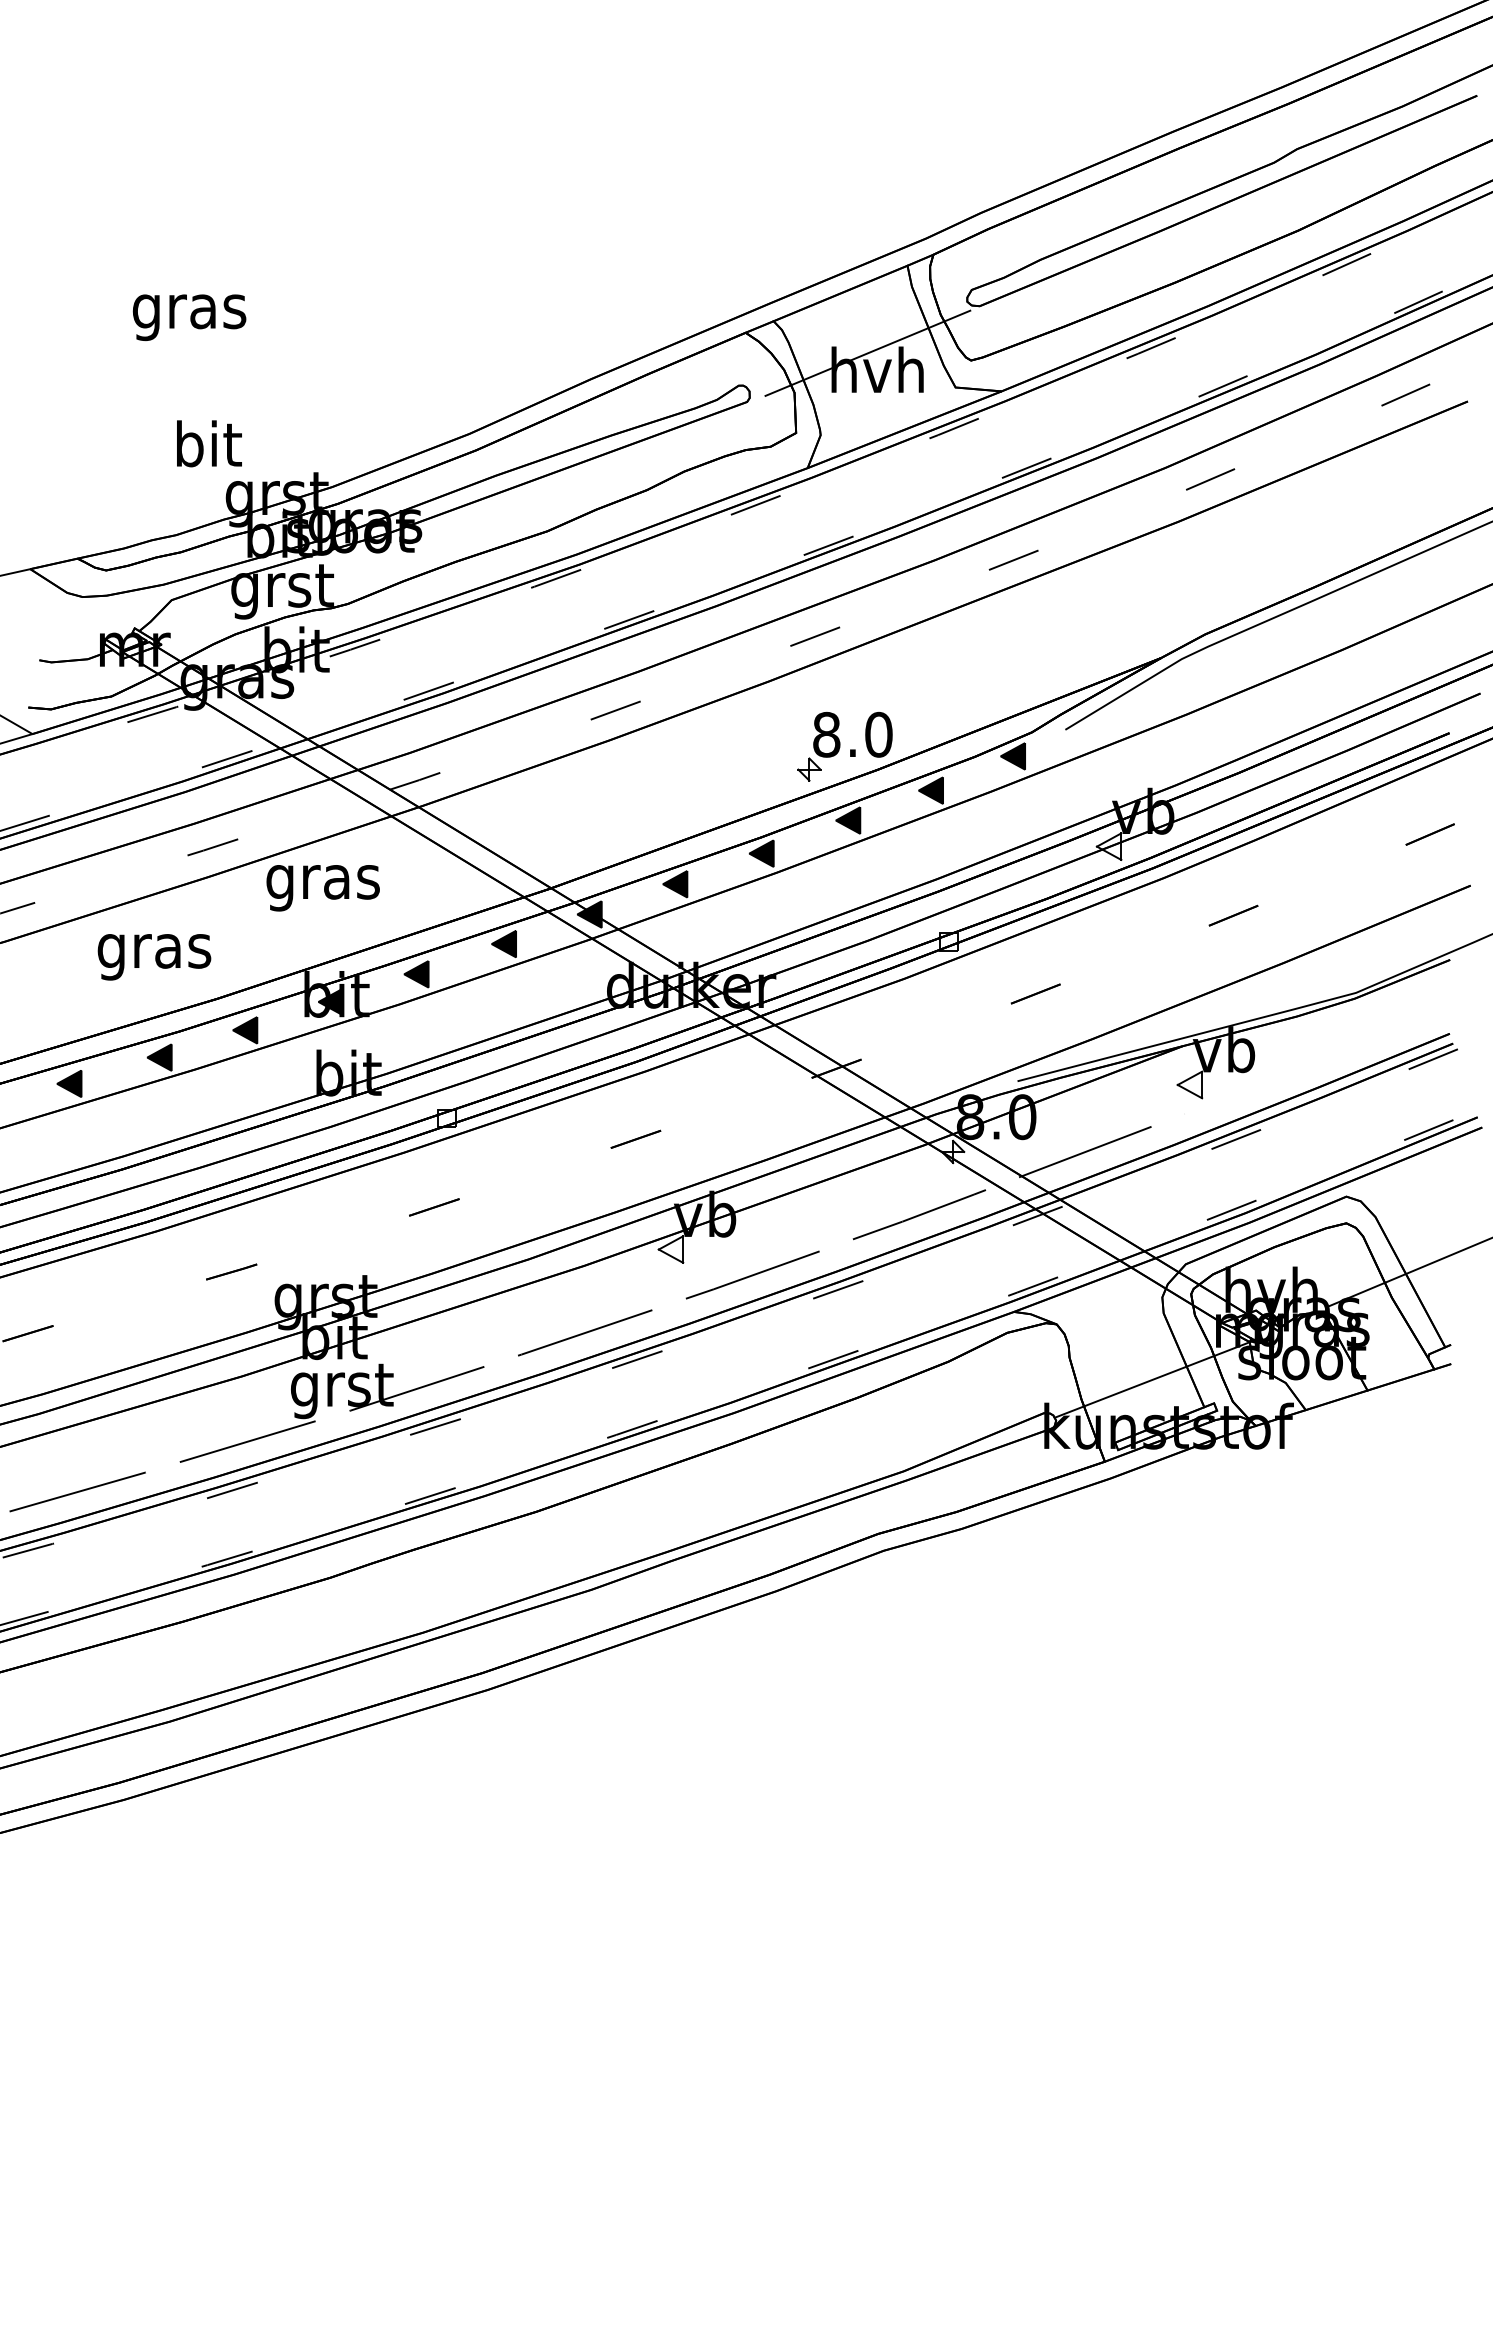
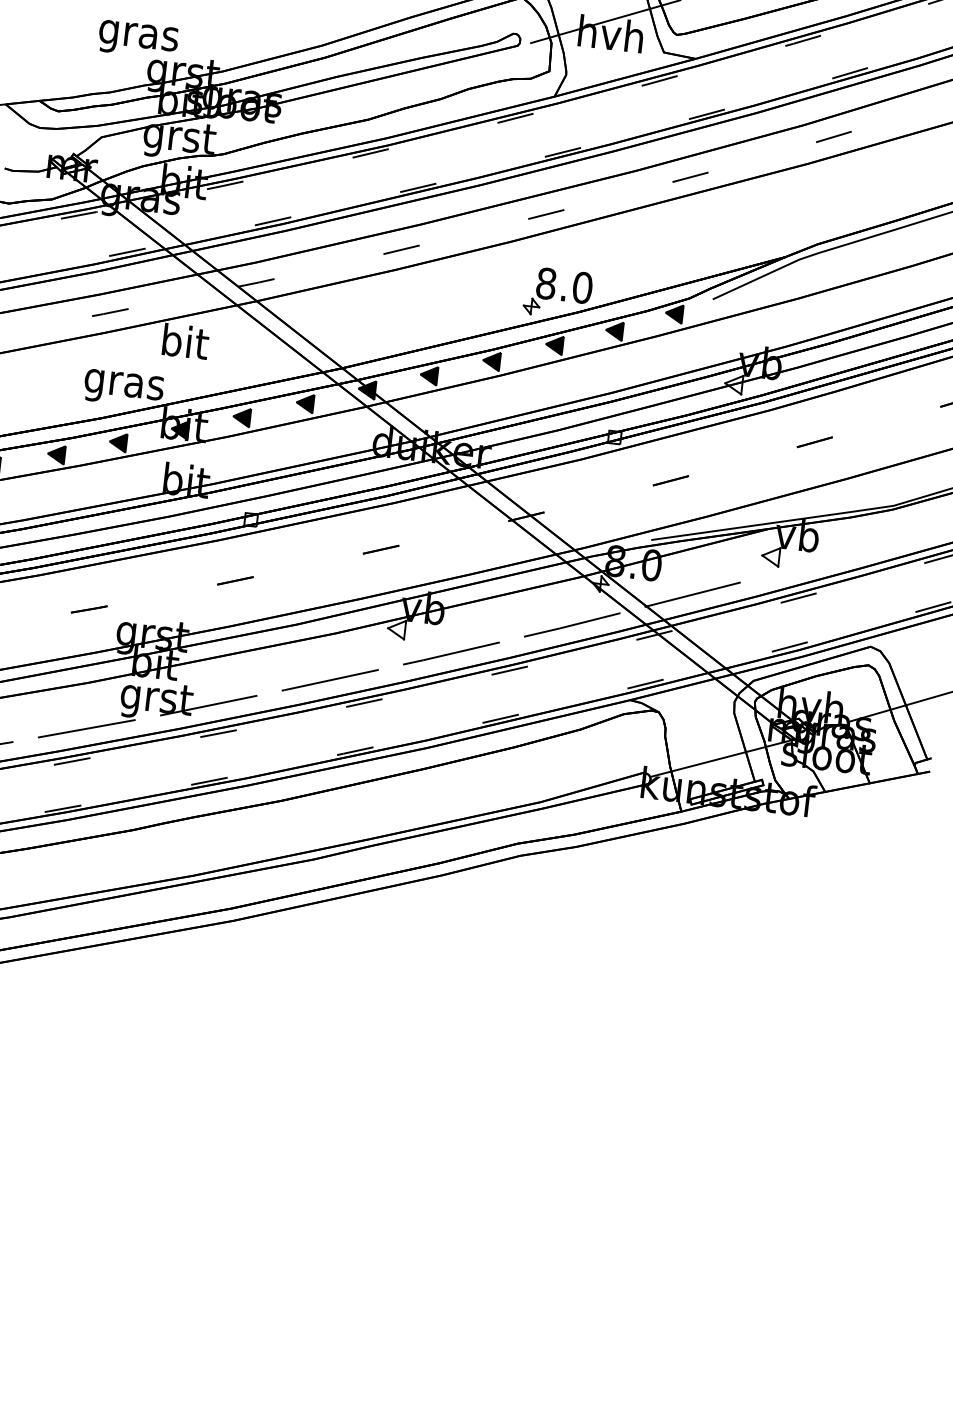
text: (207, 449) -> (138, 35), bit -> gras
text: (322, 881) -> (183, 345), gras -> bit
text: (154, 957) -> (123, 388), moved

